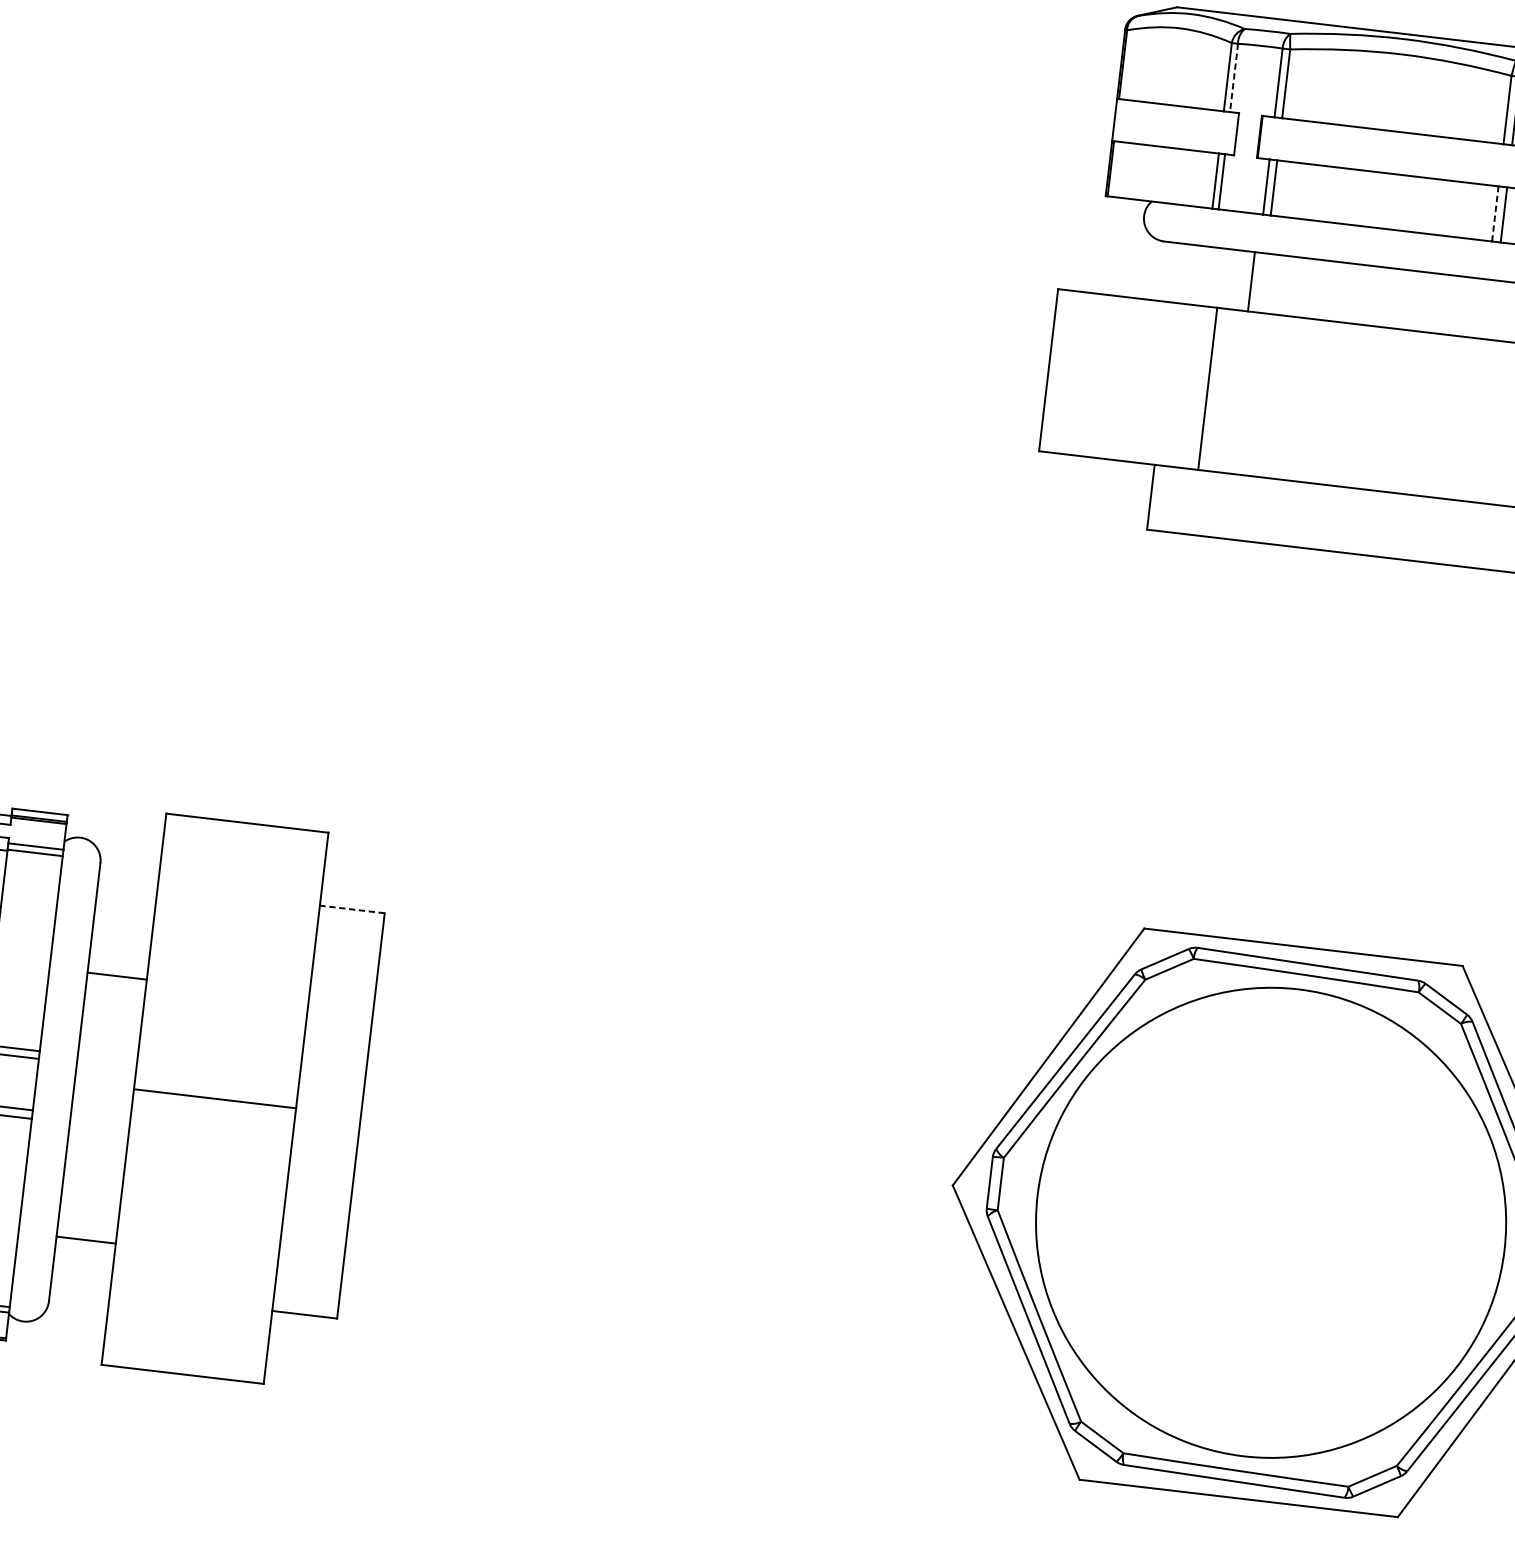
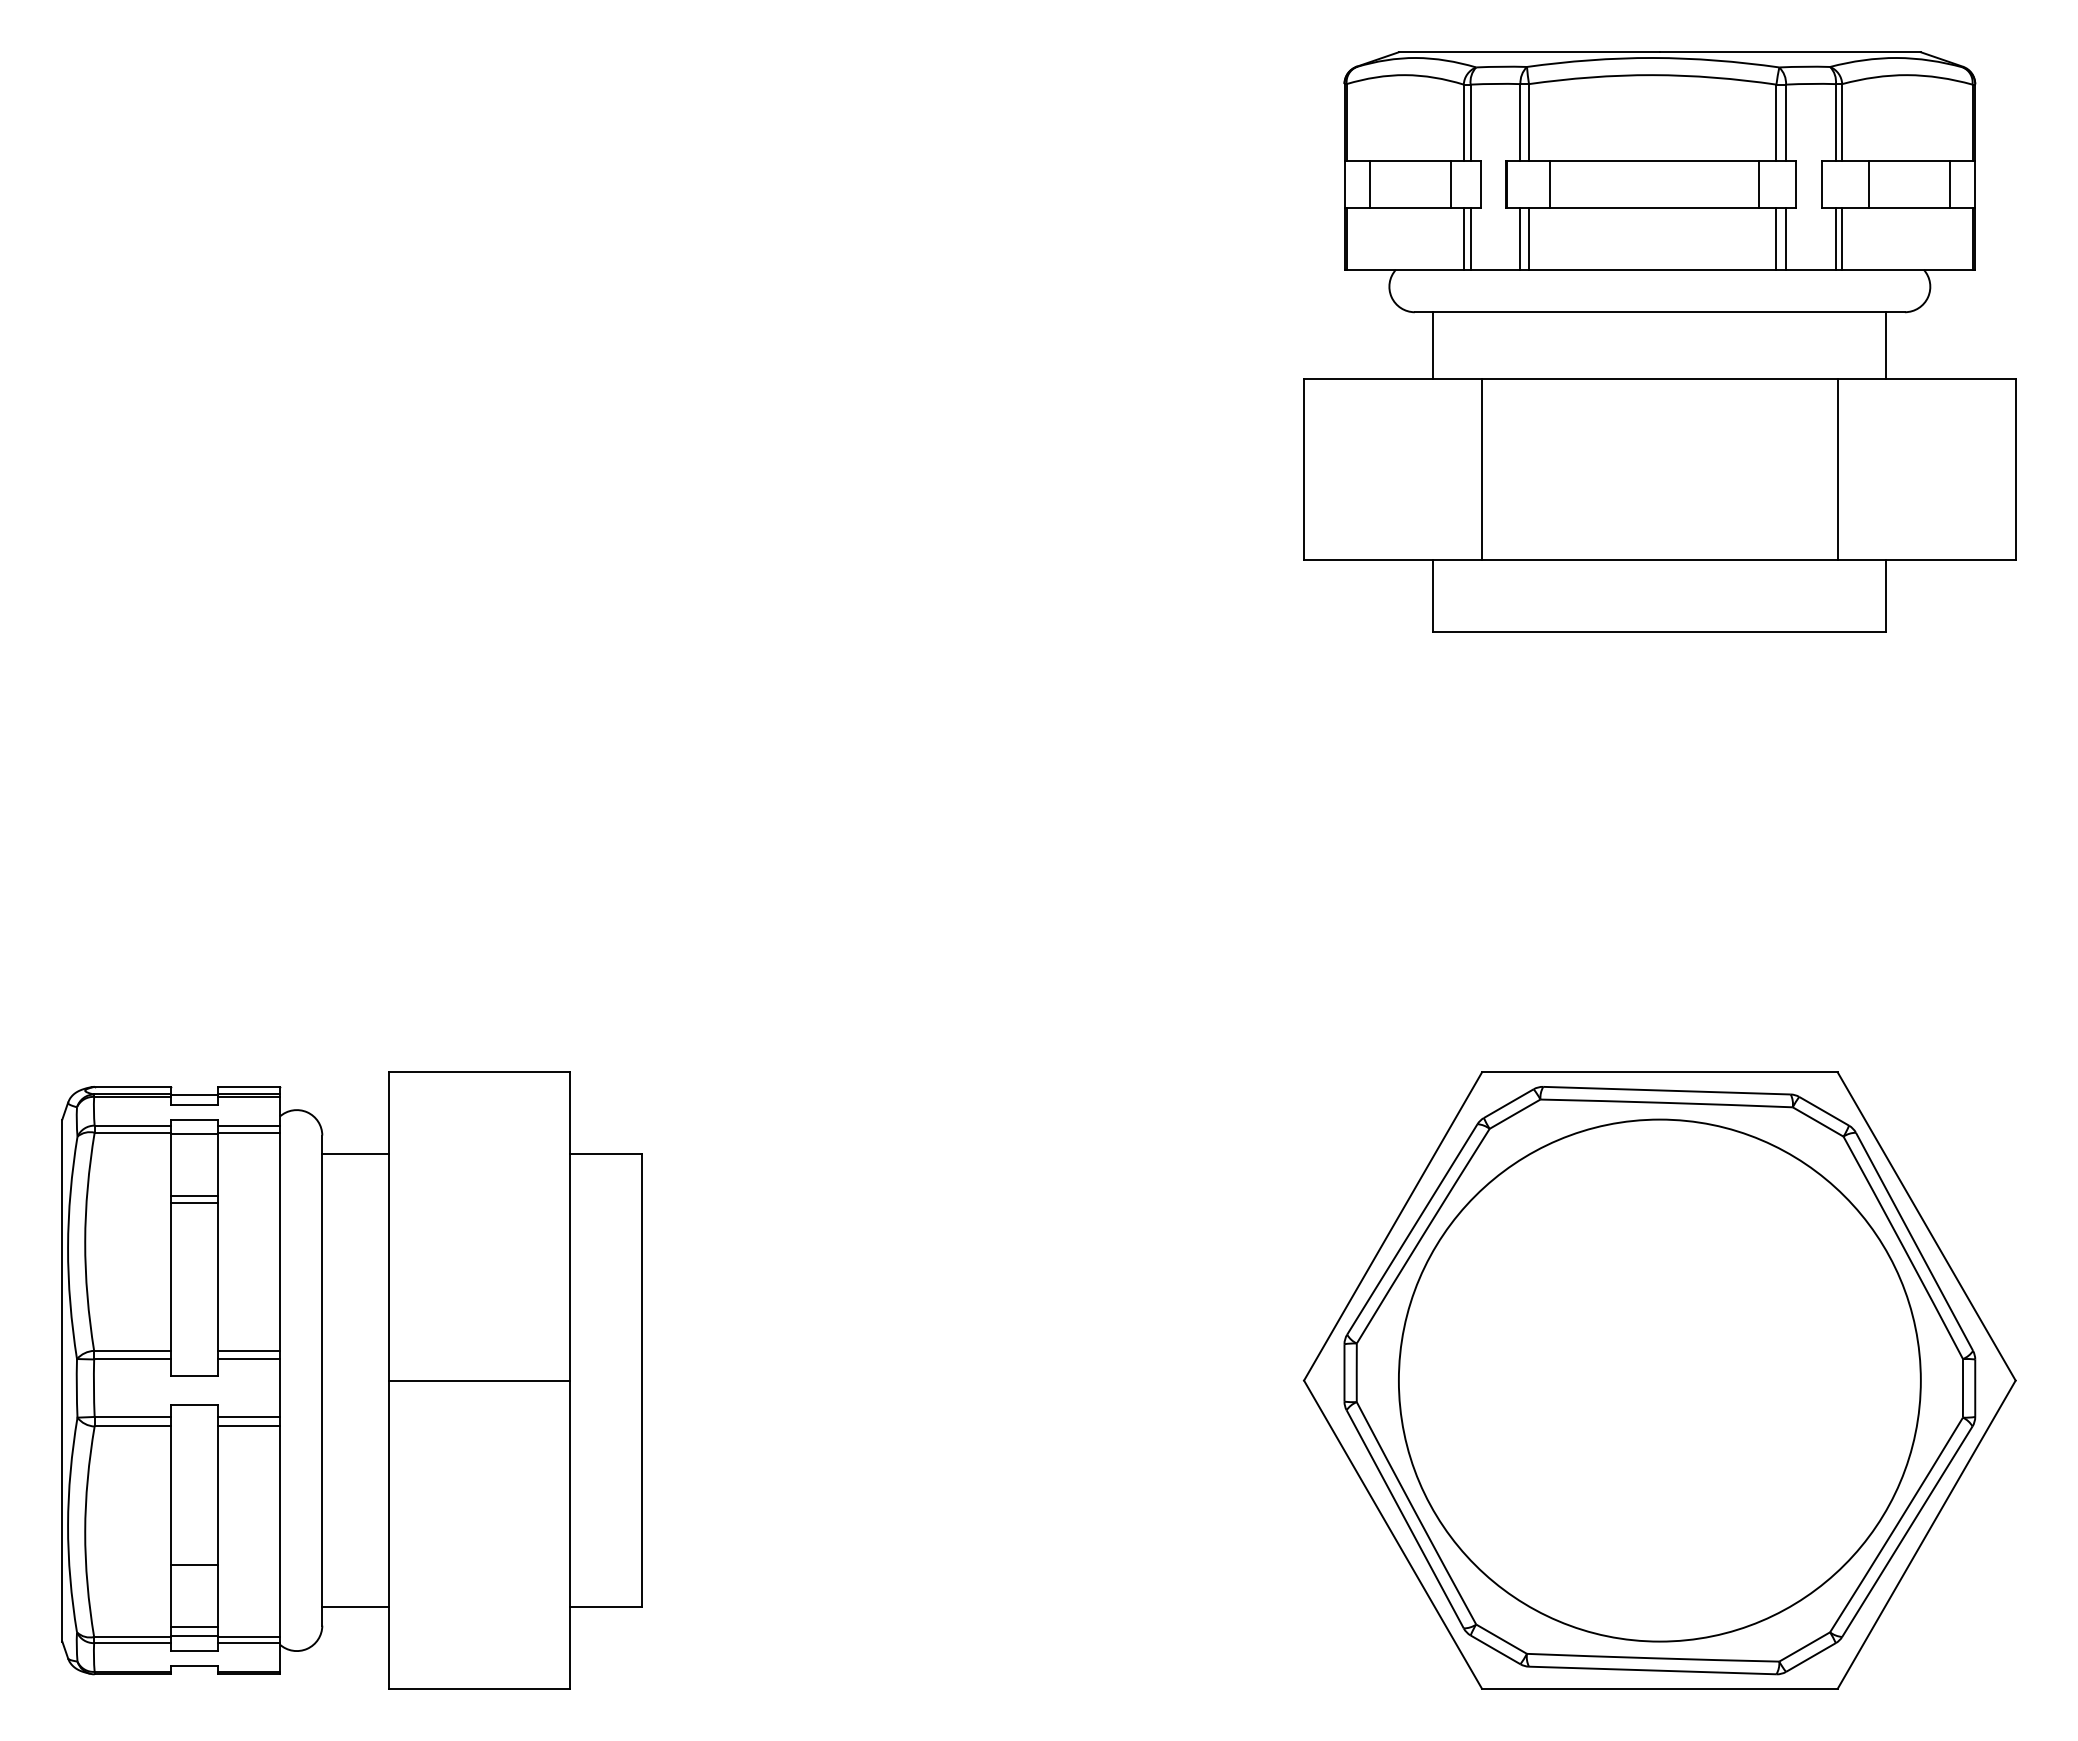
line: (1233, 78) -> (1470, 123), dashed -> solid
line: (1137, 122) -> (1370, 184), added
line: (1209, 130) -> (1450, 184), added
line: (1298, 141) -> (1549, 184), added
line: (1484, 163) -> (1758, 184), added
line: (1495, 213) -> (1776, 238), dashed -> solid
line: (1251, 281) -> (1433, 345), moved
line: (351, 909) -> (605, 1154), dashed -> solid
line: (117, 976) -> (355, 1154), moved
line: (86, 1240) -> (355, 1607), moved

